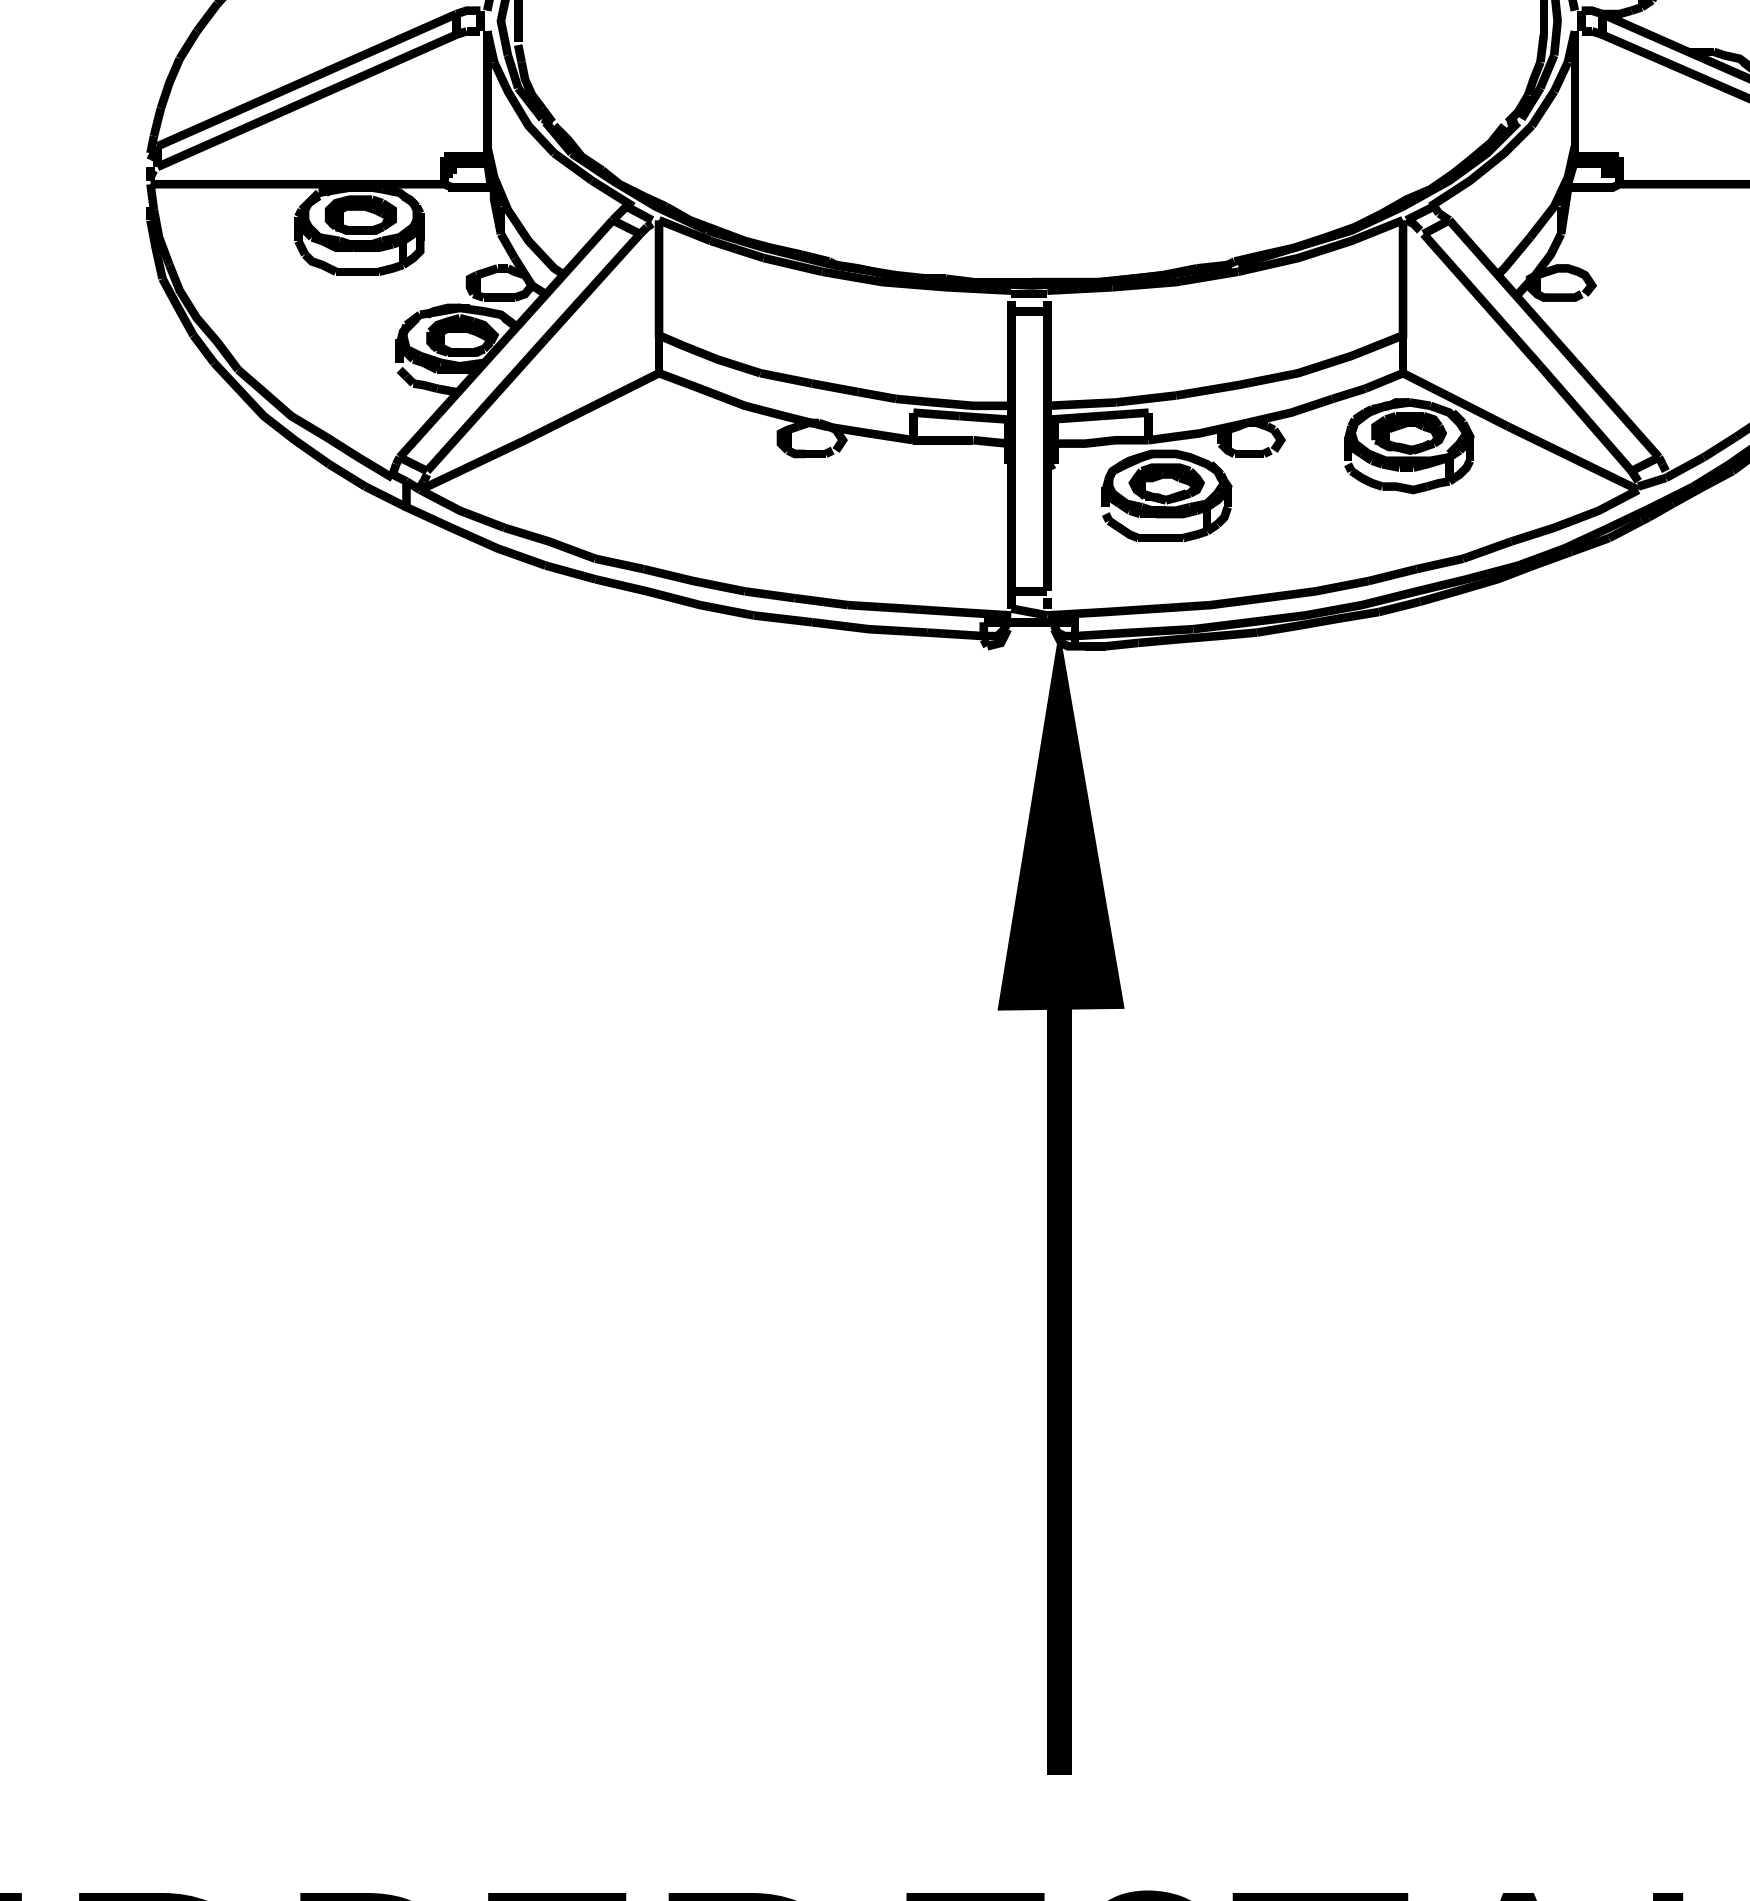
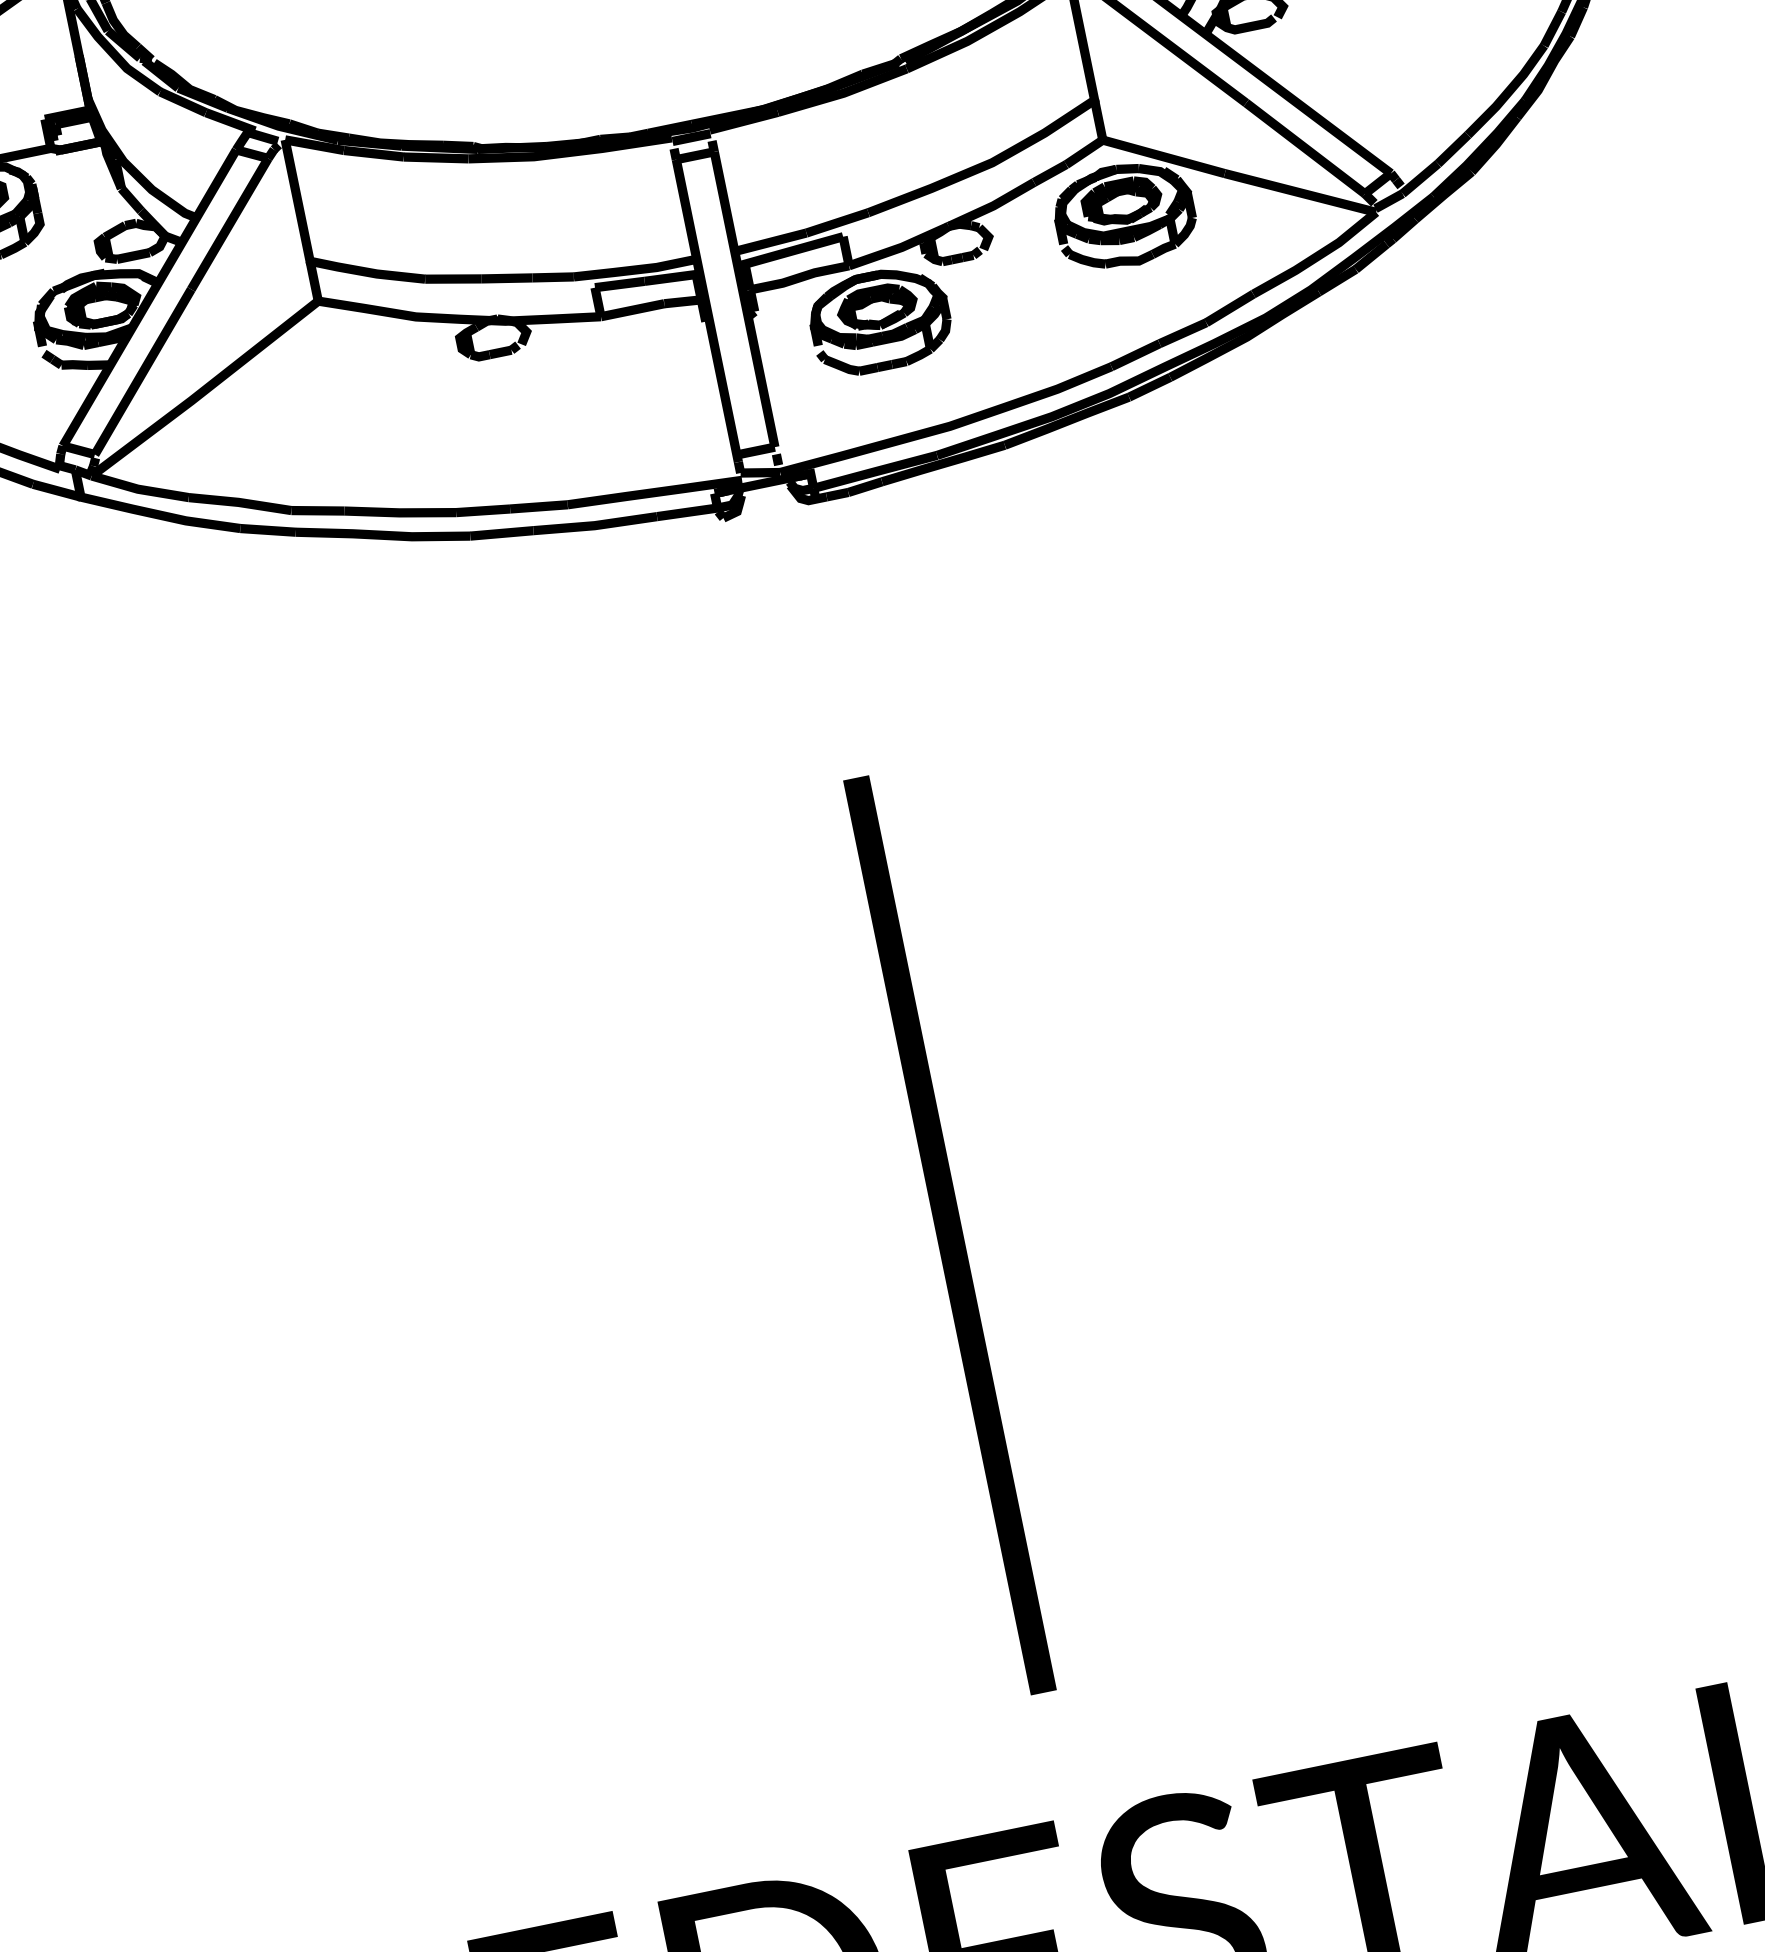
fill: (1060, 819) -> (838, 684), removed

